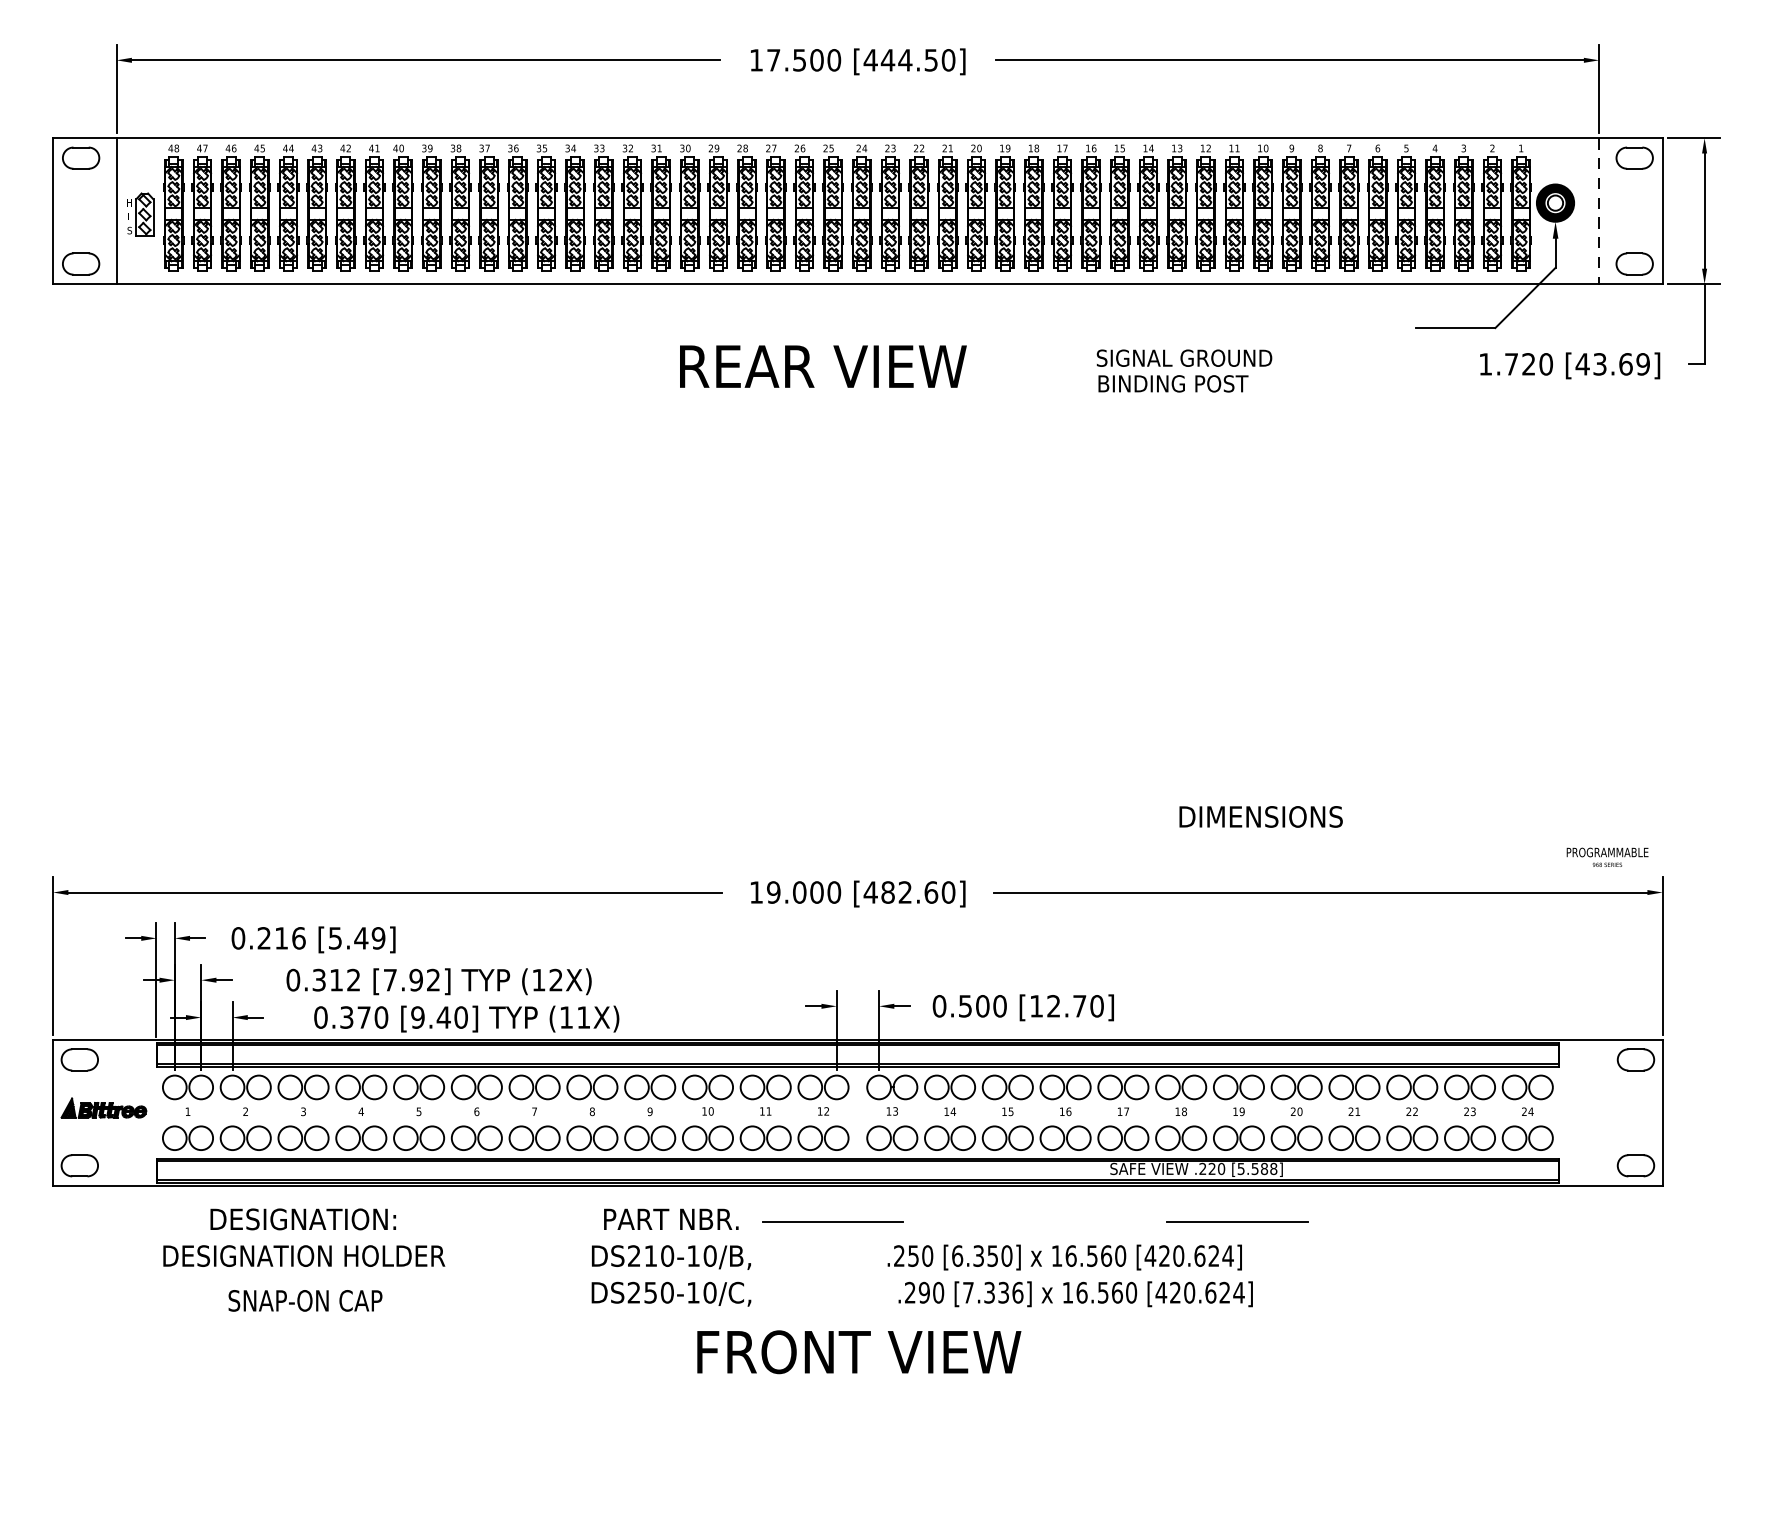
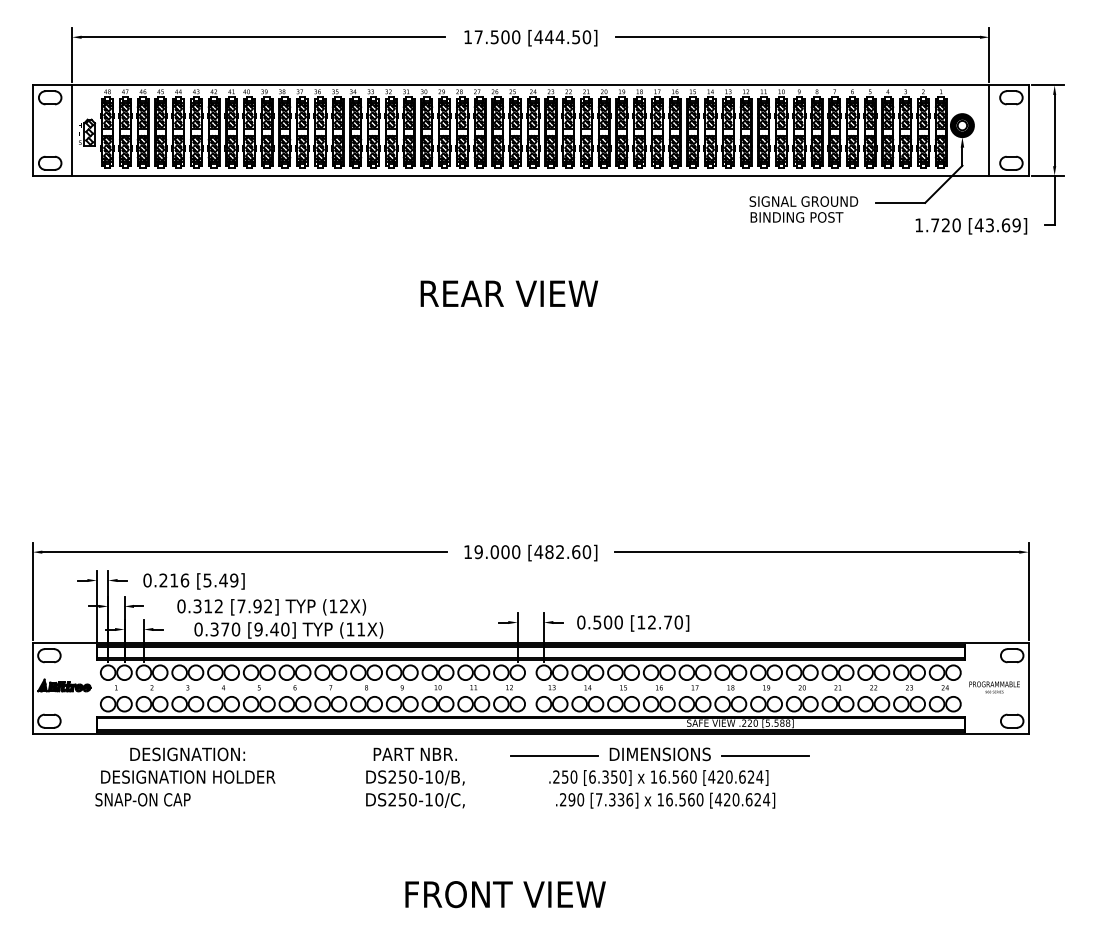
line: (1599, 212) -> (989, 131), dashed -> solid
text: (823, 366) -> (509, 293), moved
text: (1183, 371) -> (803, 209), moved
text: (1259, 817) -> (659, 754), moved
text: (1607, 857) -> (994, 687), moved
line: (833, 1221) -> (554, 755), moved
text: (650, 1255) -> (402, 776), DS210-10/B, -> DS250-10/B,
text: (304, 1300) -> (142, 799), moved
text: (859, 1352) -> (505, 894), moved

